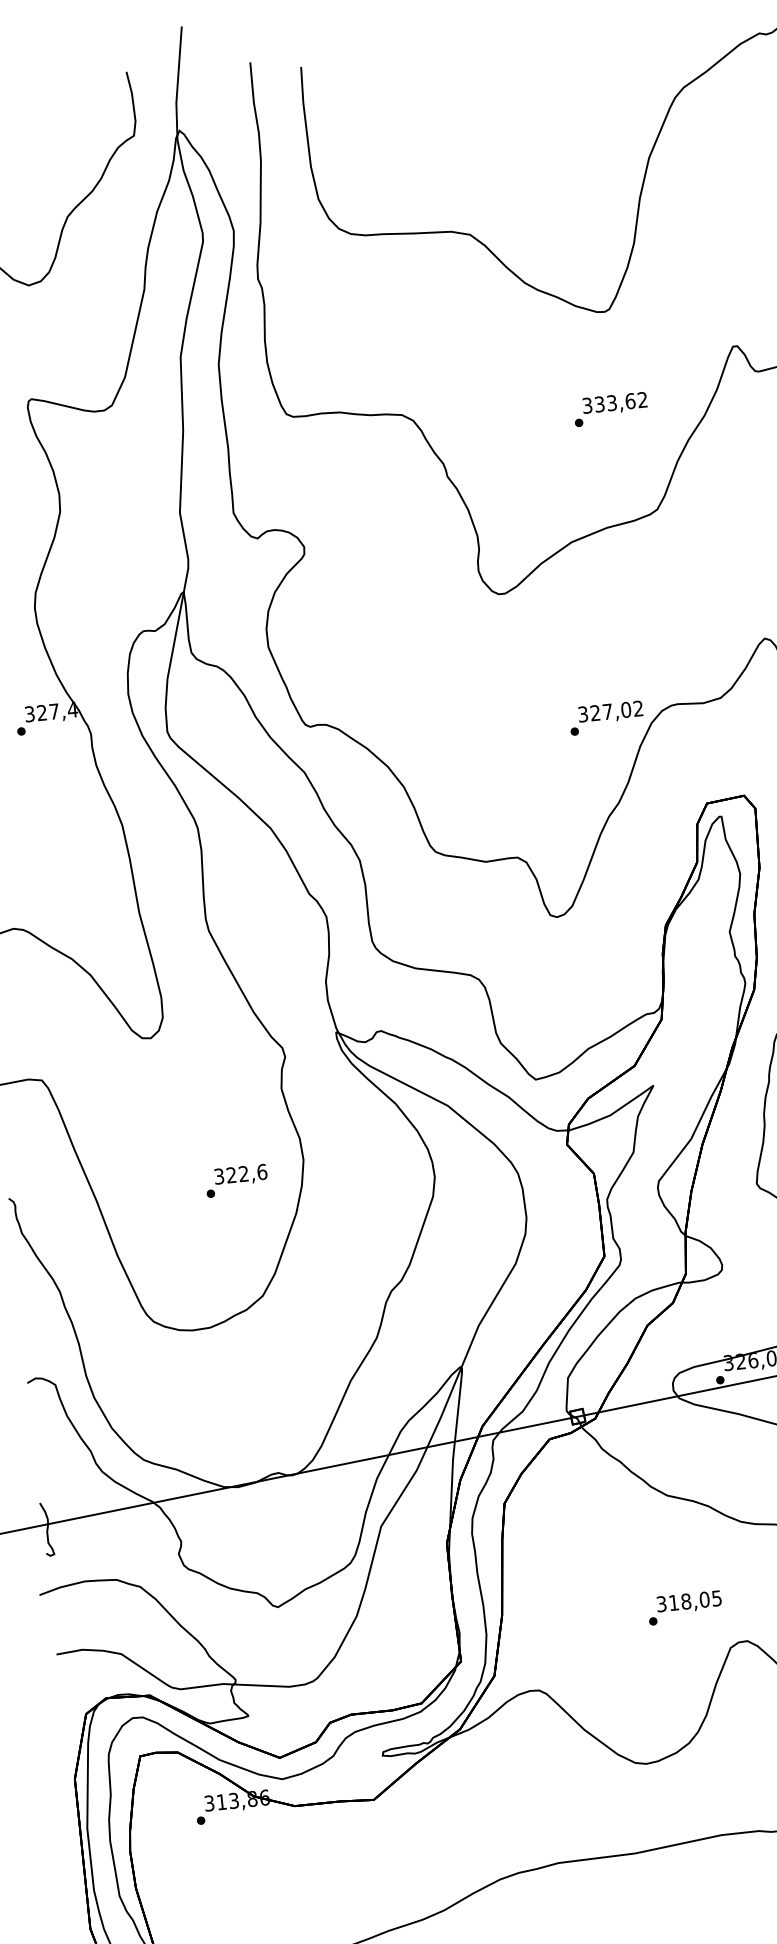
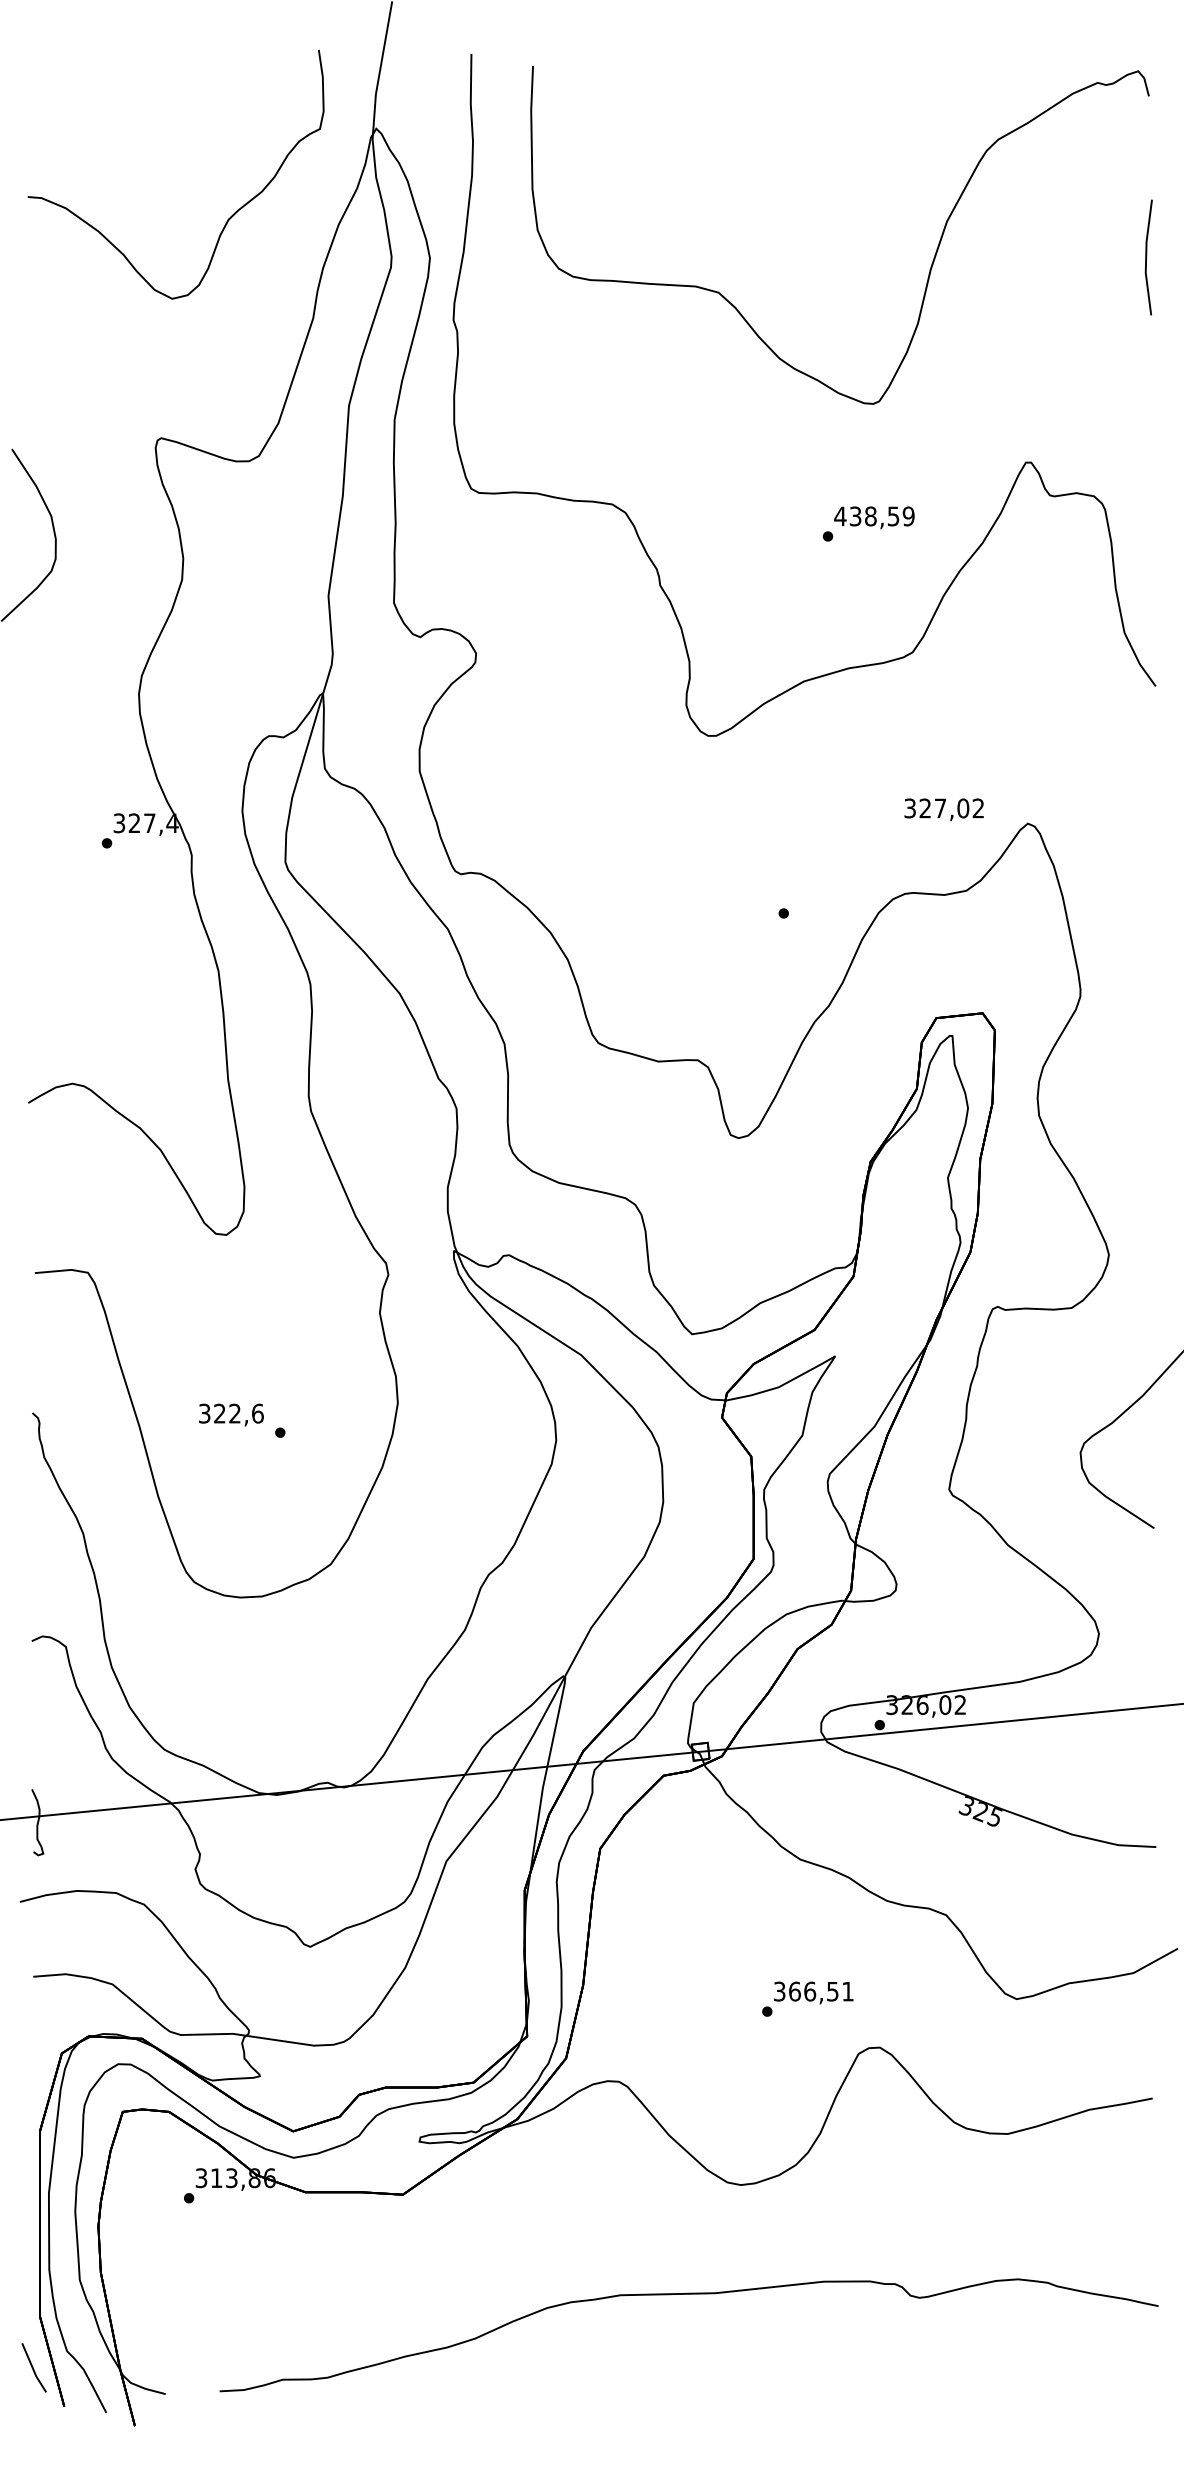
text: (615, 402) -> (874, 516), 333,62 -> 438,59
text: (610, 712) -> (943, 809), moved
text: (241, 1174) -> (231, 1414), moved
text: (695, 1600) -> (821, 1991), 318,05 -> 366,51

